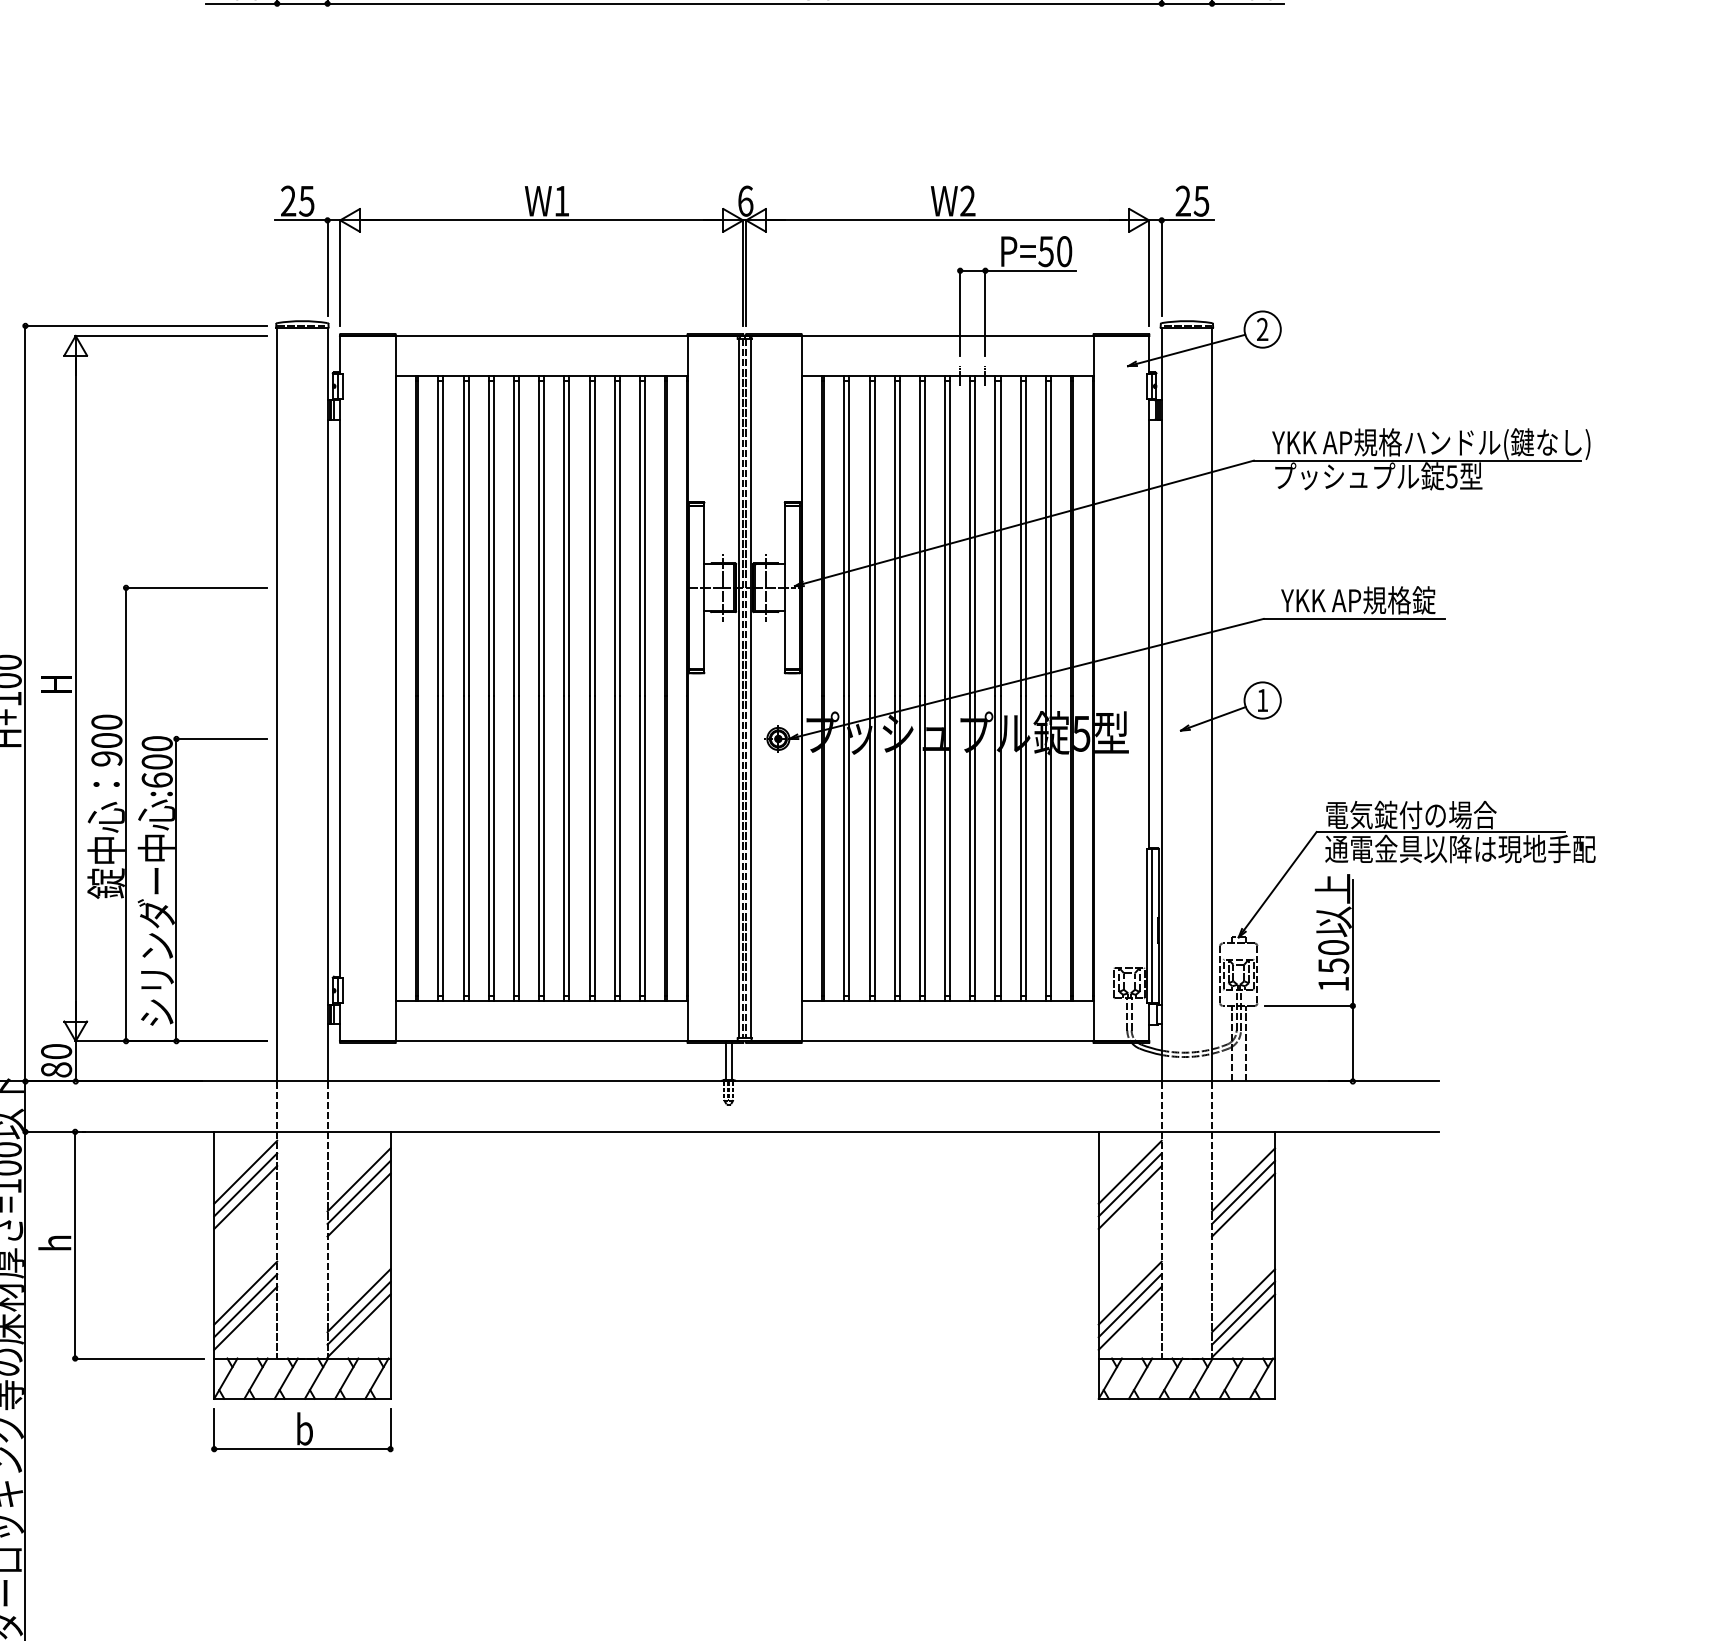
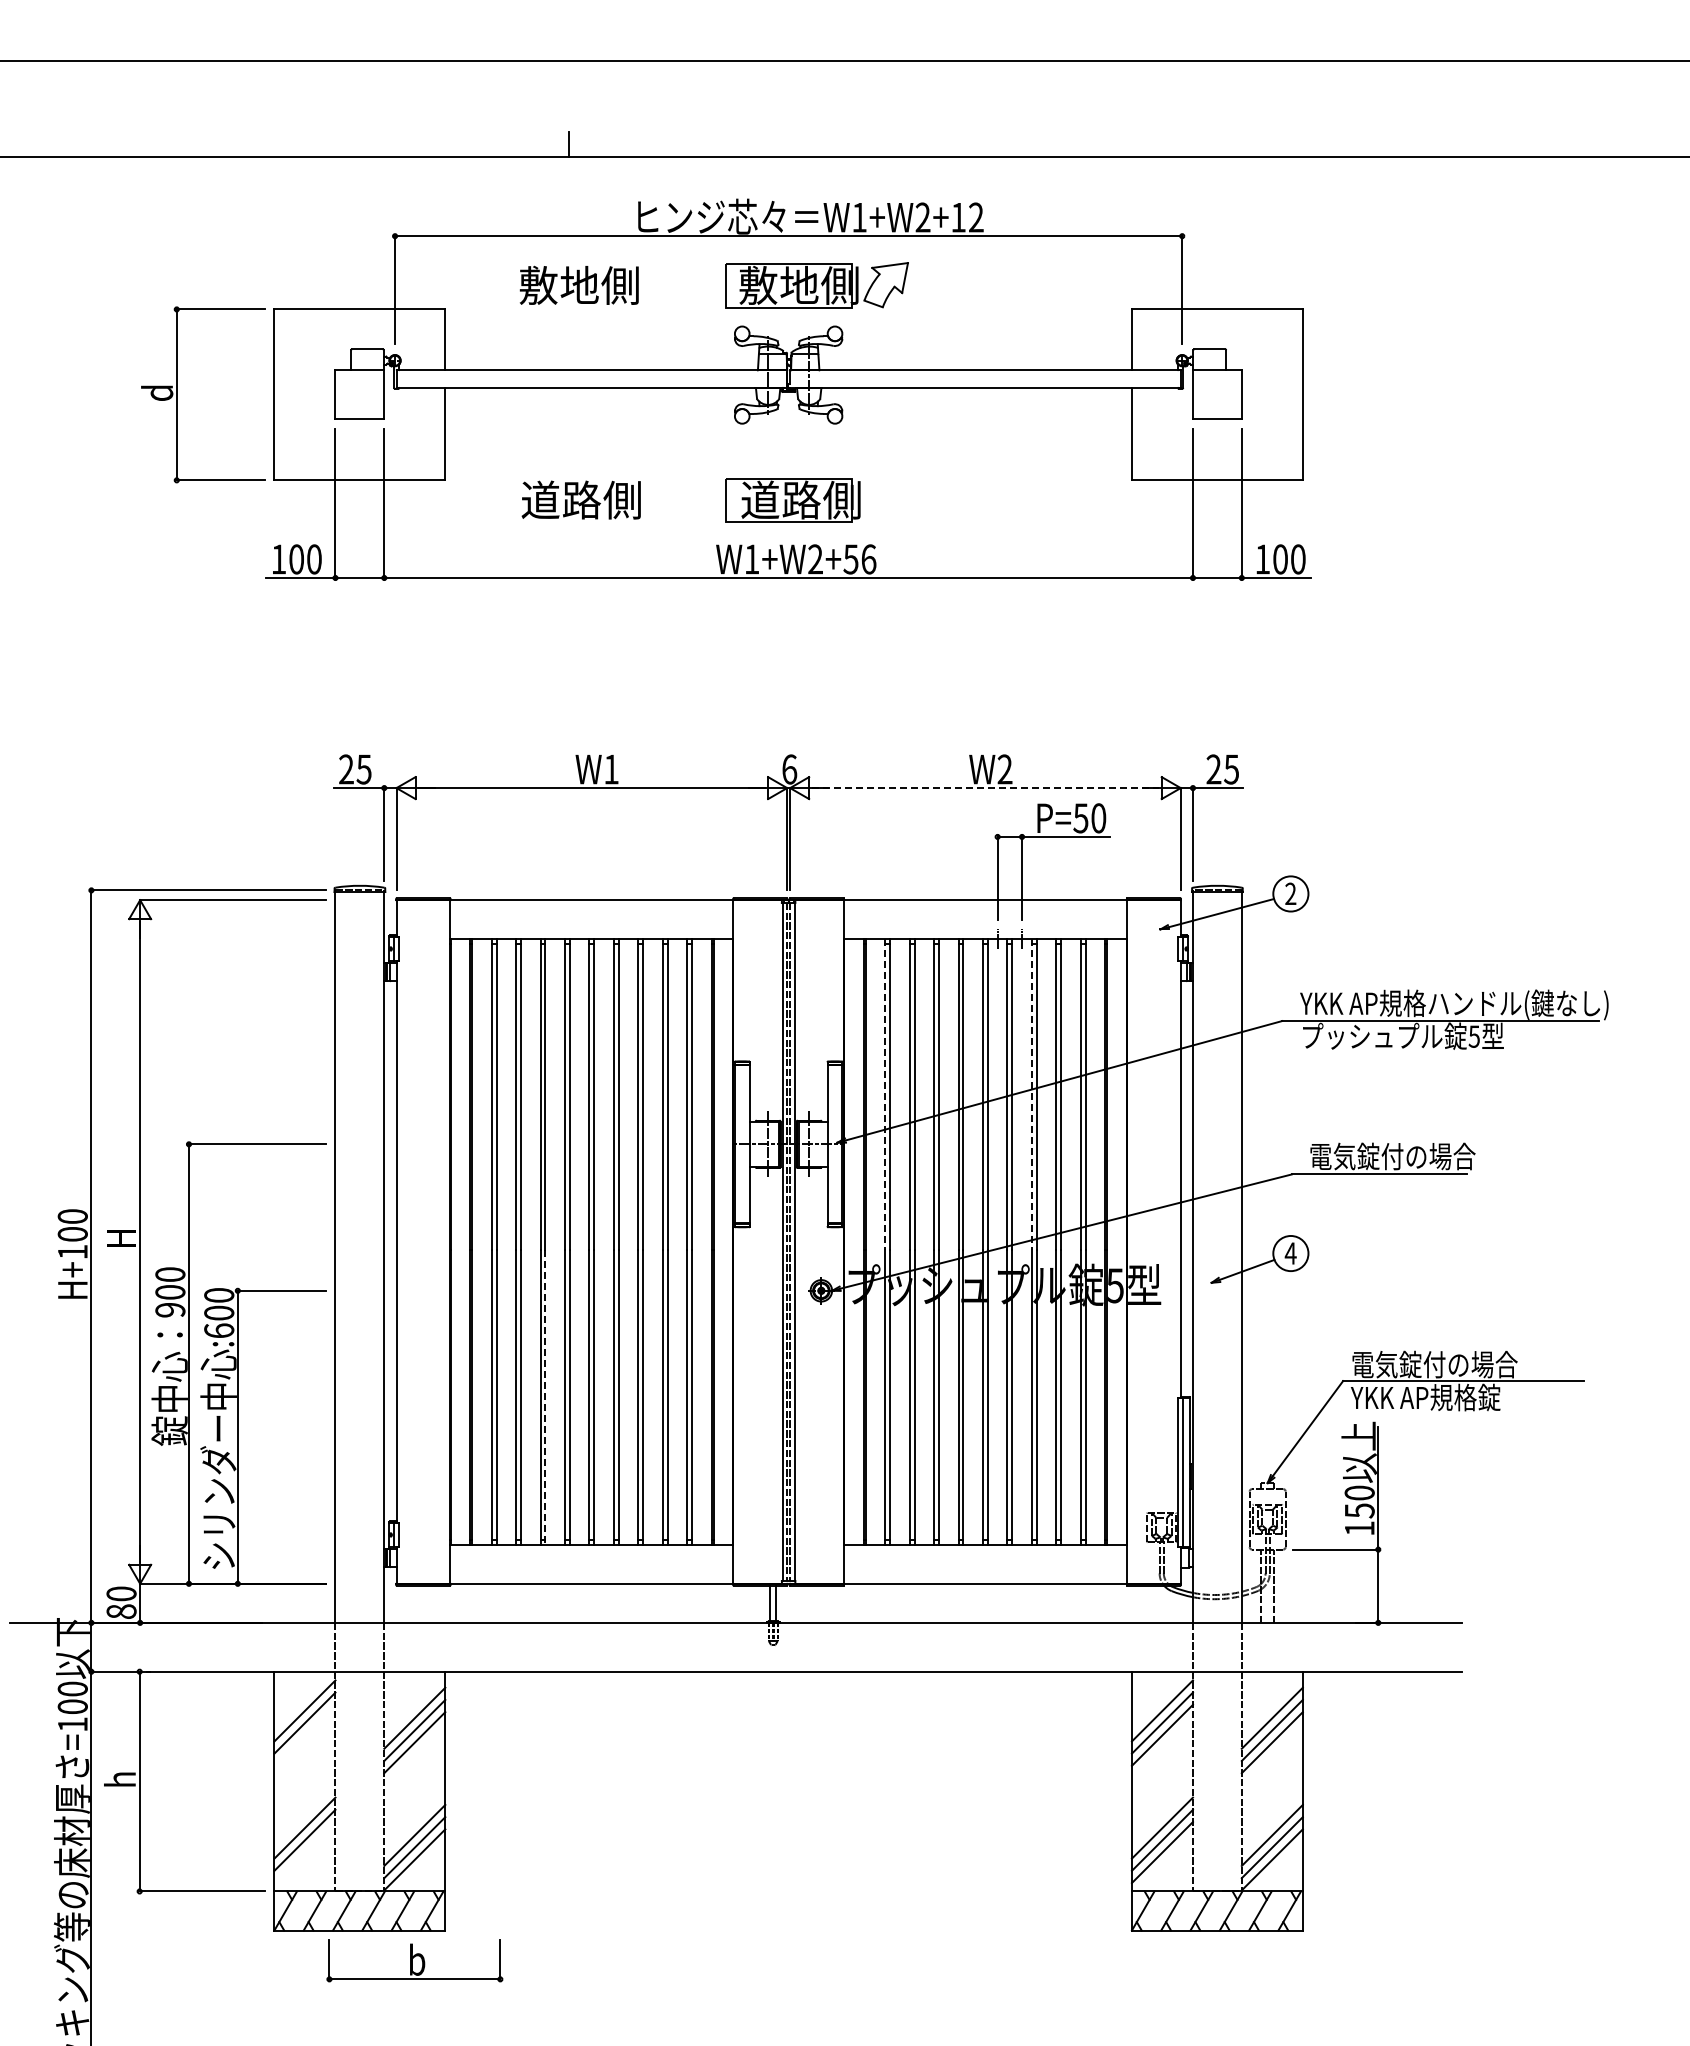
line: (947, 220) -> (985, 788), solid -> dashed
line: (844, 536) -> (885, 1094), solid -> dashed
line: (995, 536) -> (1031, 1094), solid -> dashed
text: (1366, 600) -> (1391, 1156), YKK AP規格錠 -> 電気錠付の場合
text: (1262, 700) -> (1290, 1253), 1 -> 4
line: (493, 848) -> (545, 1397), solid -> dashed
text: (1459, 848) -> (1481, 1397), 通電金具以降は現地手配 -> YKK AP規格錠
line: (245, 1196) -> (304, 1734), removed
line: (245, 1318) -> (304, 1852), removed
part: (301, 1429) -> (414, 1960), moved

